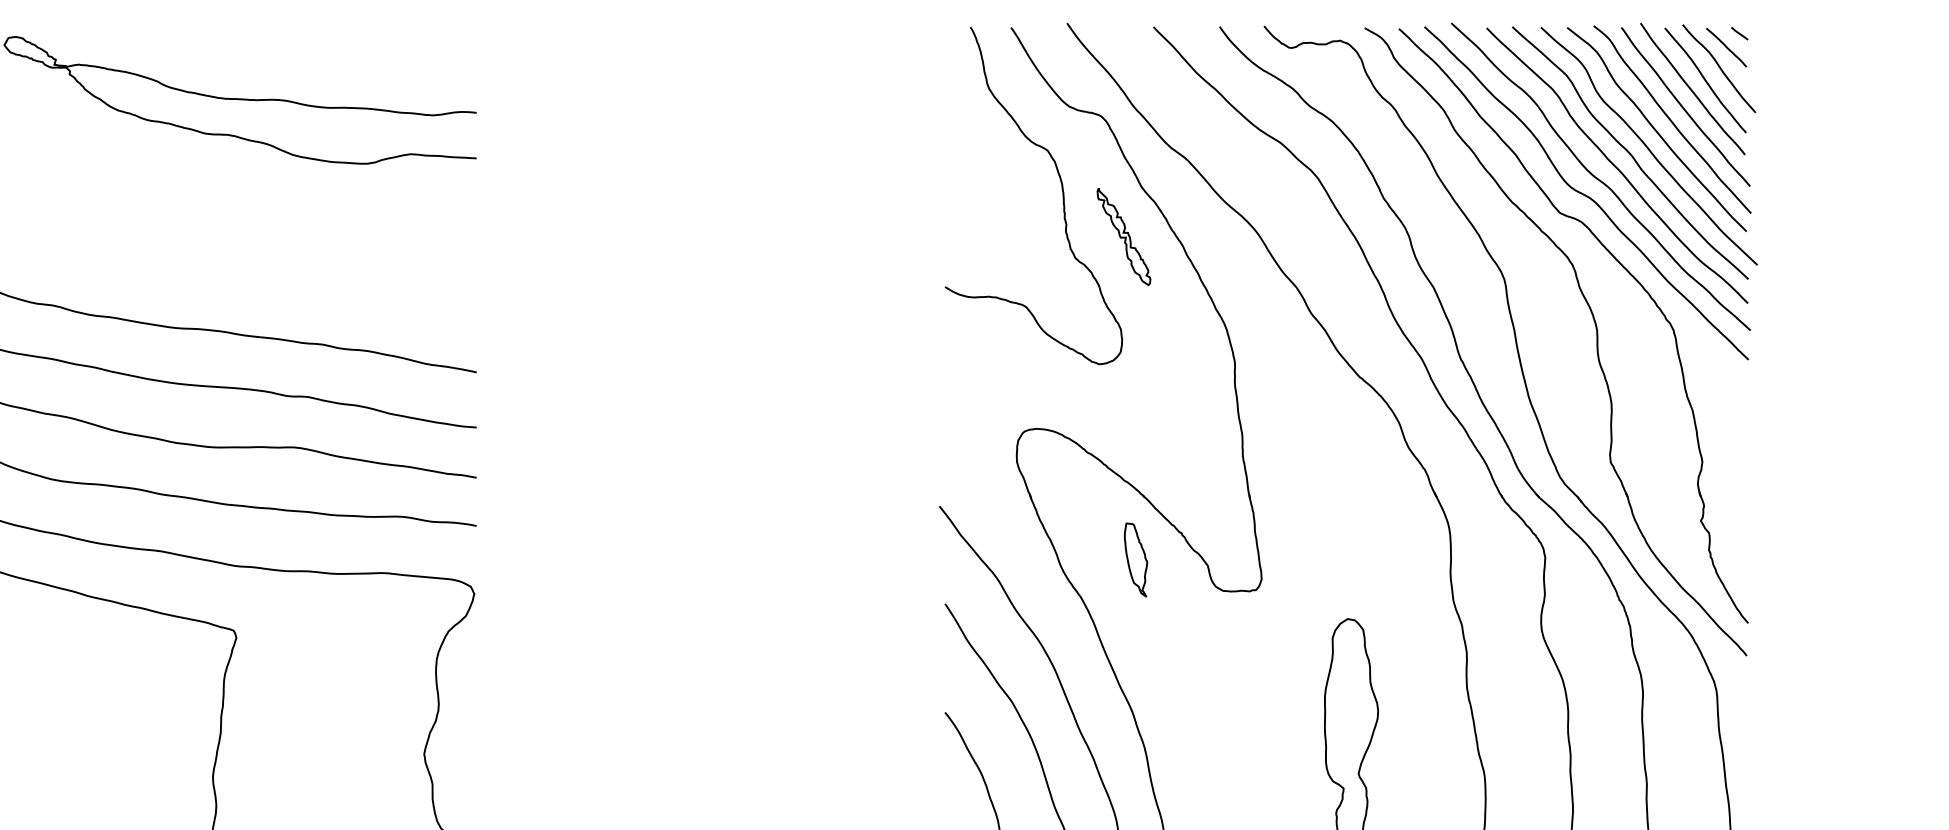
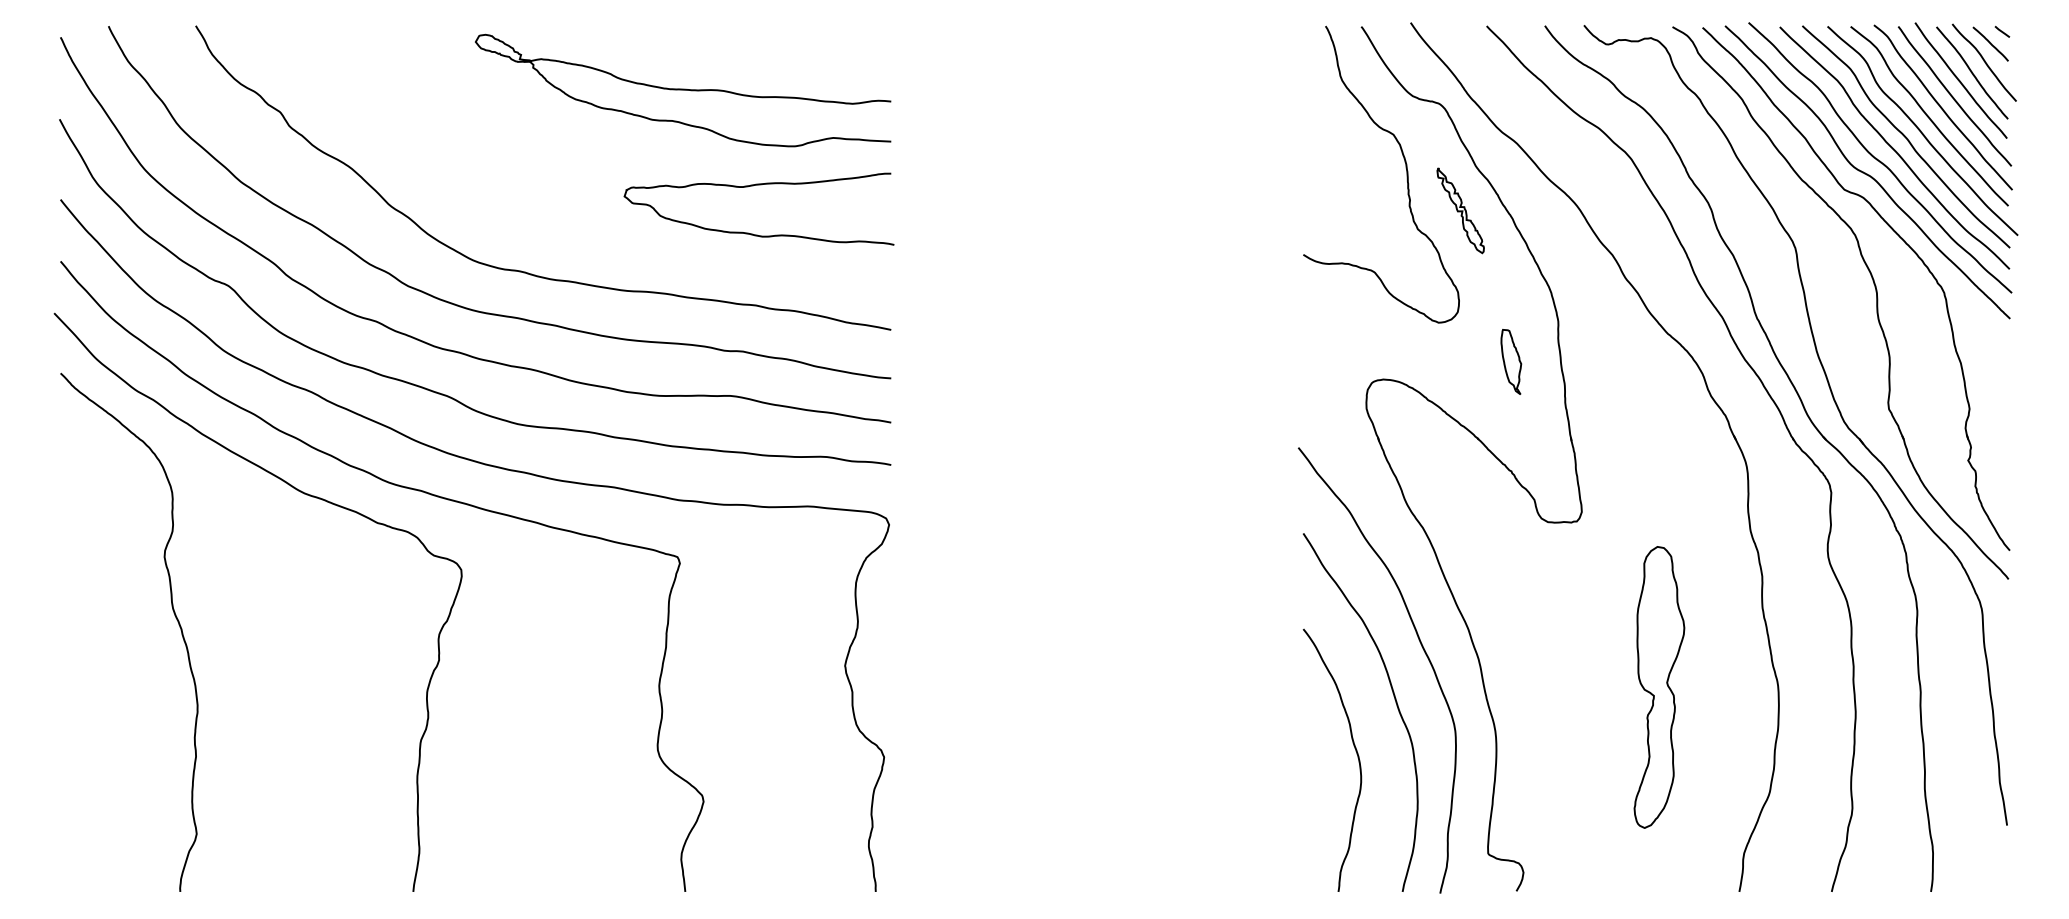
curve: (320, 209) -> (753, 186), added
part: (1136, 559) -> (1511, 361), moved

